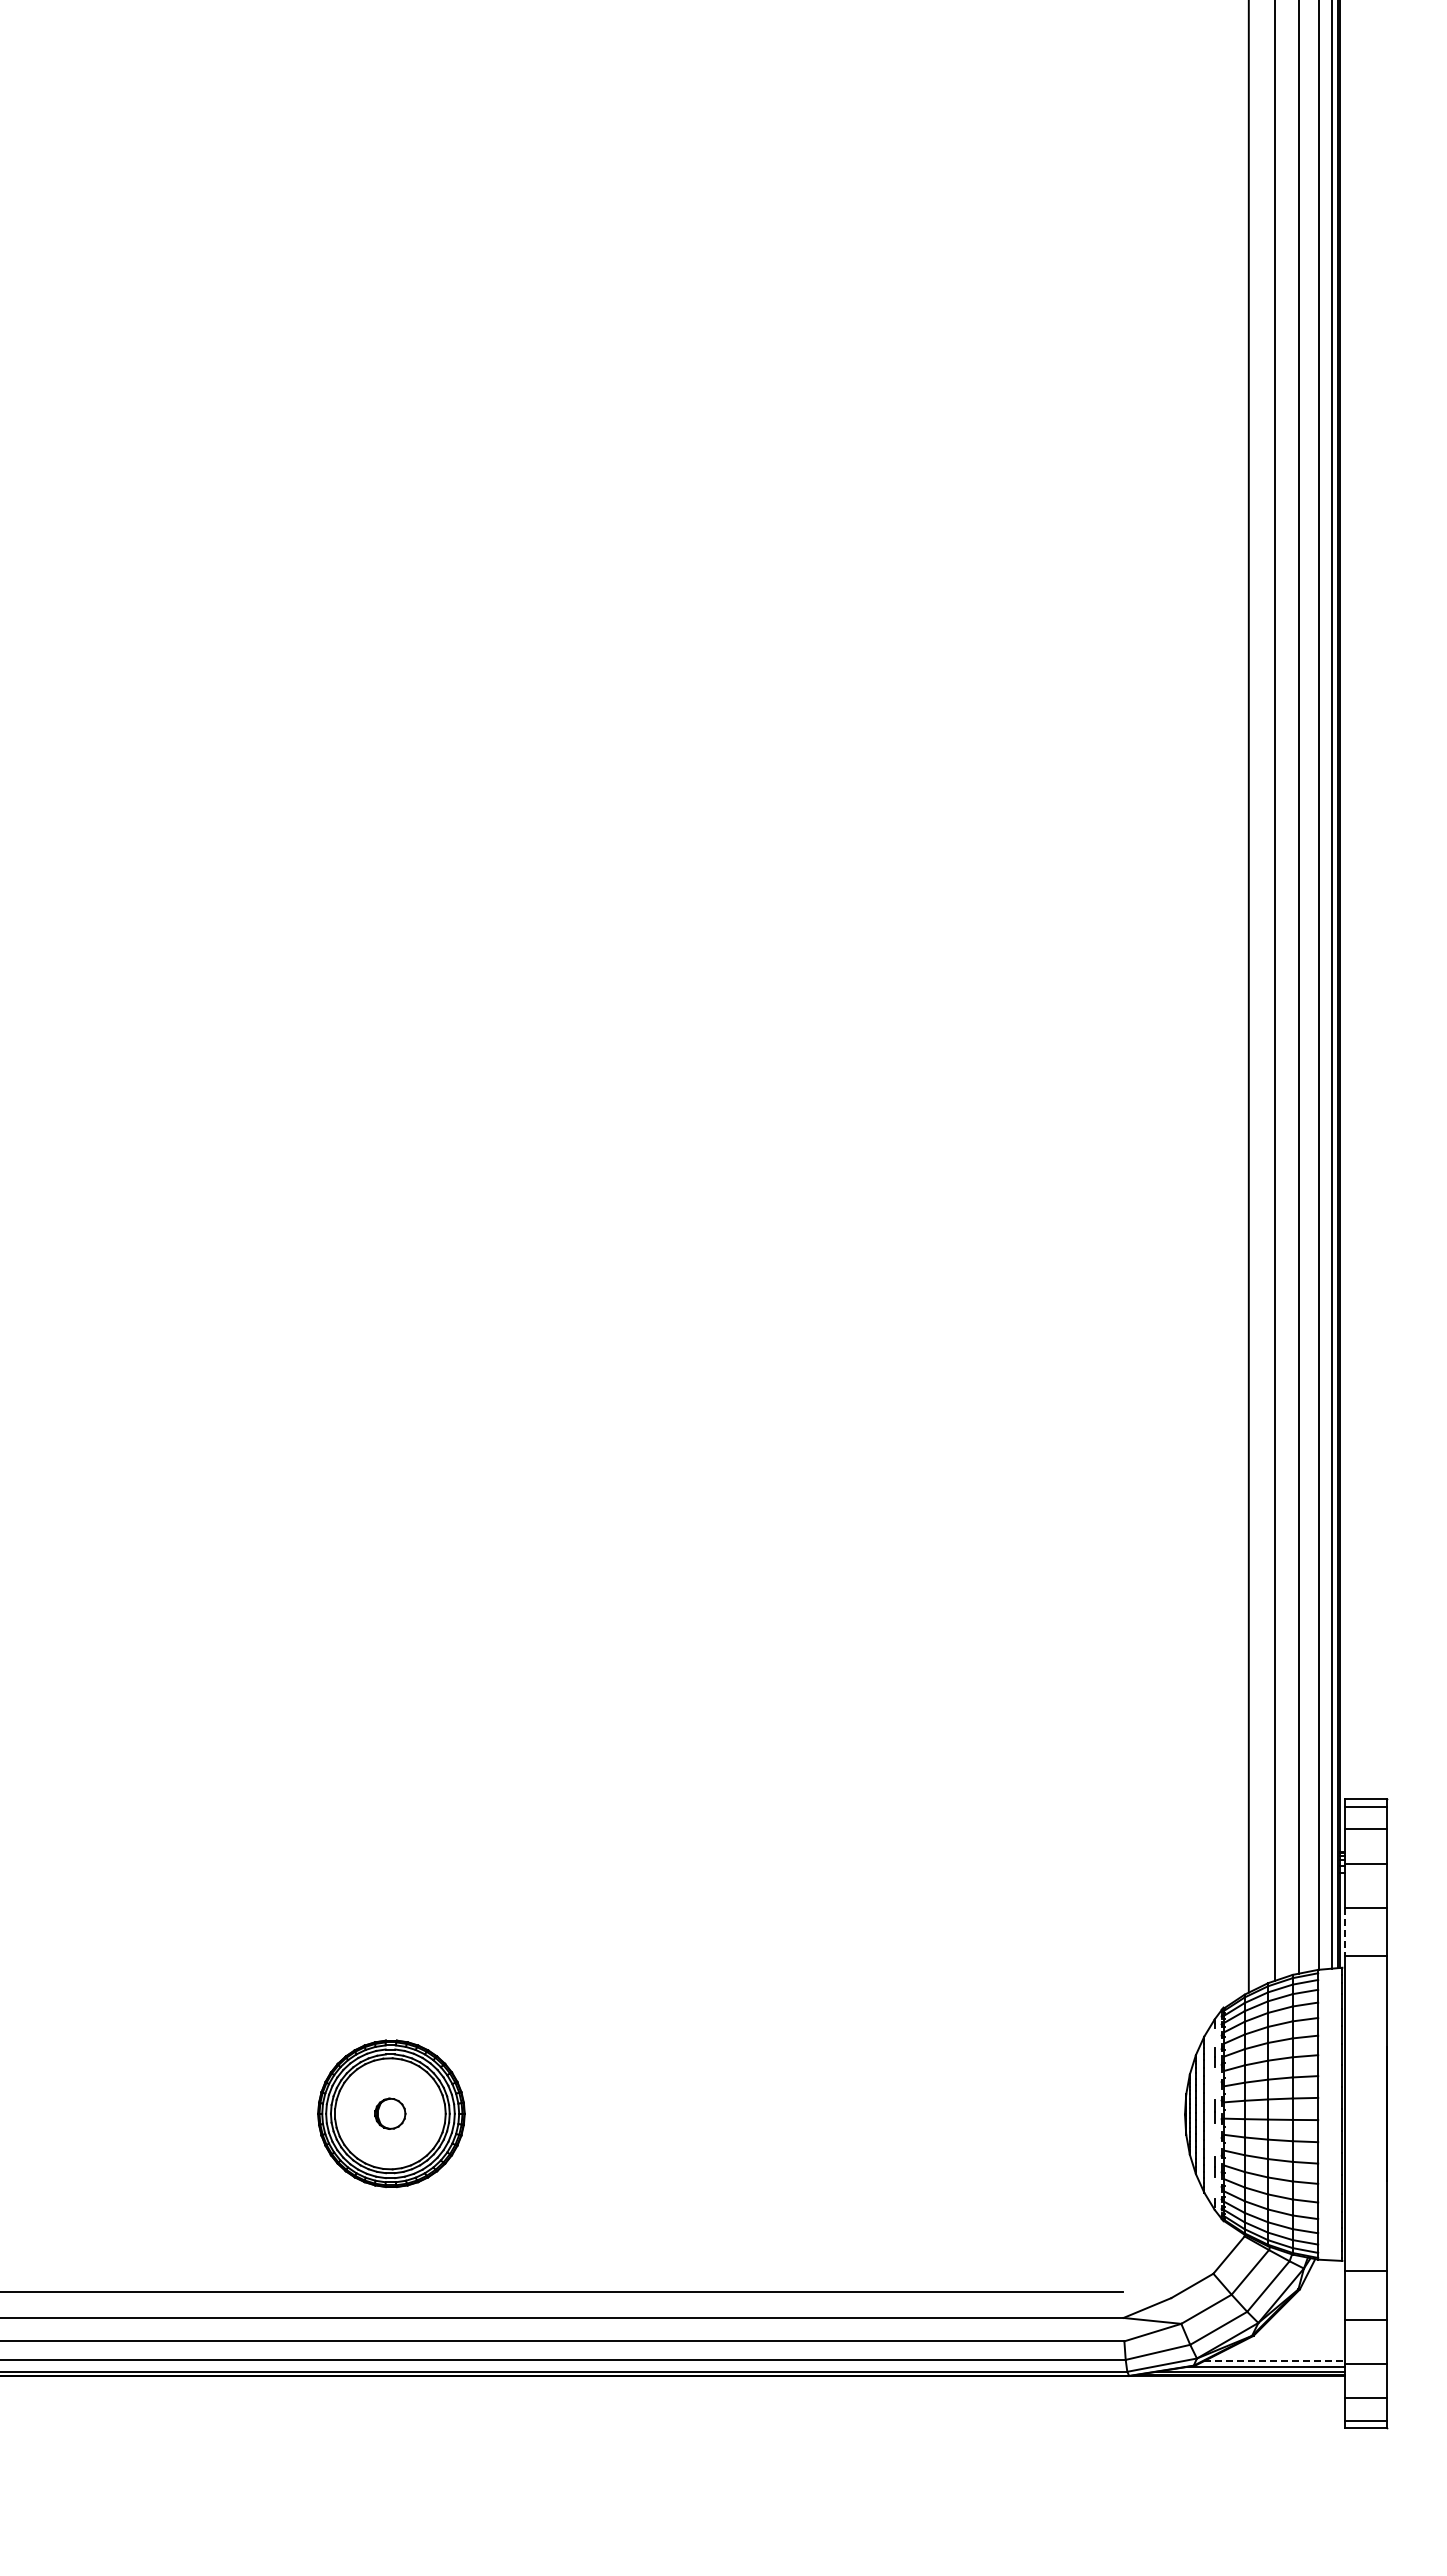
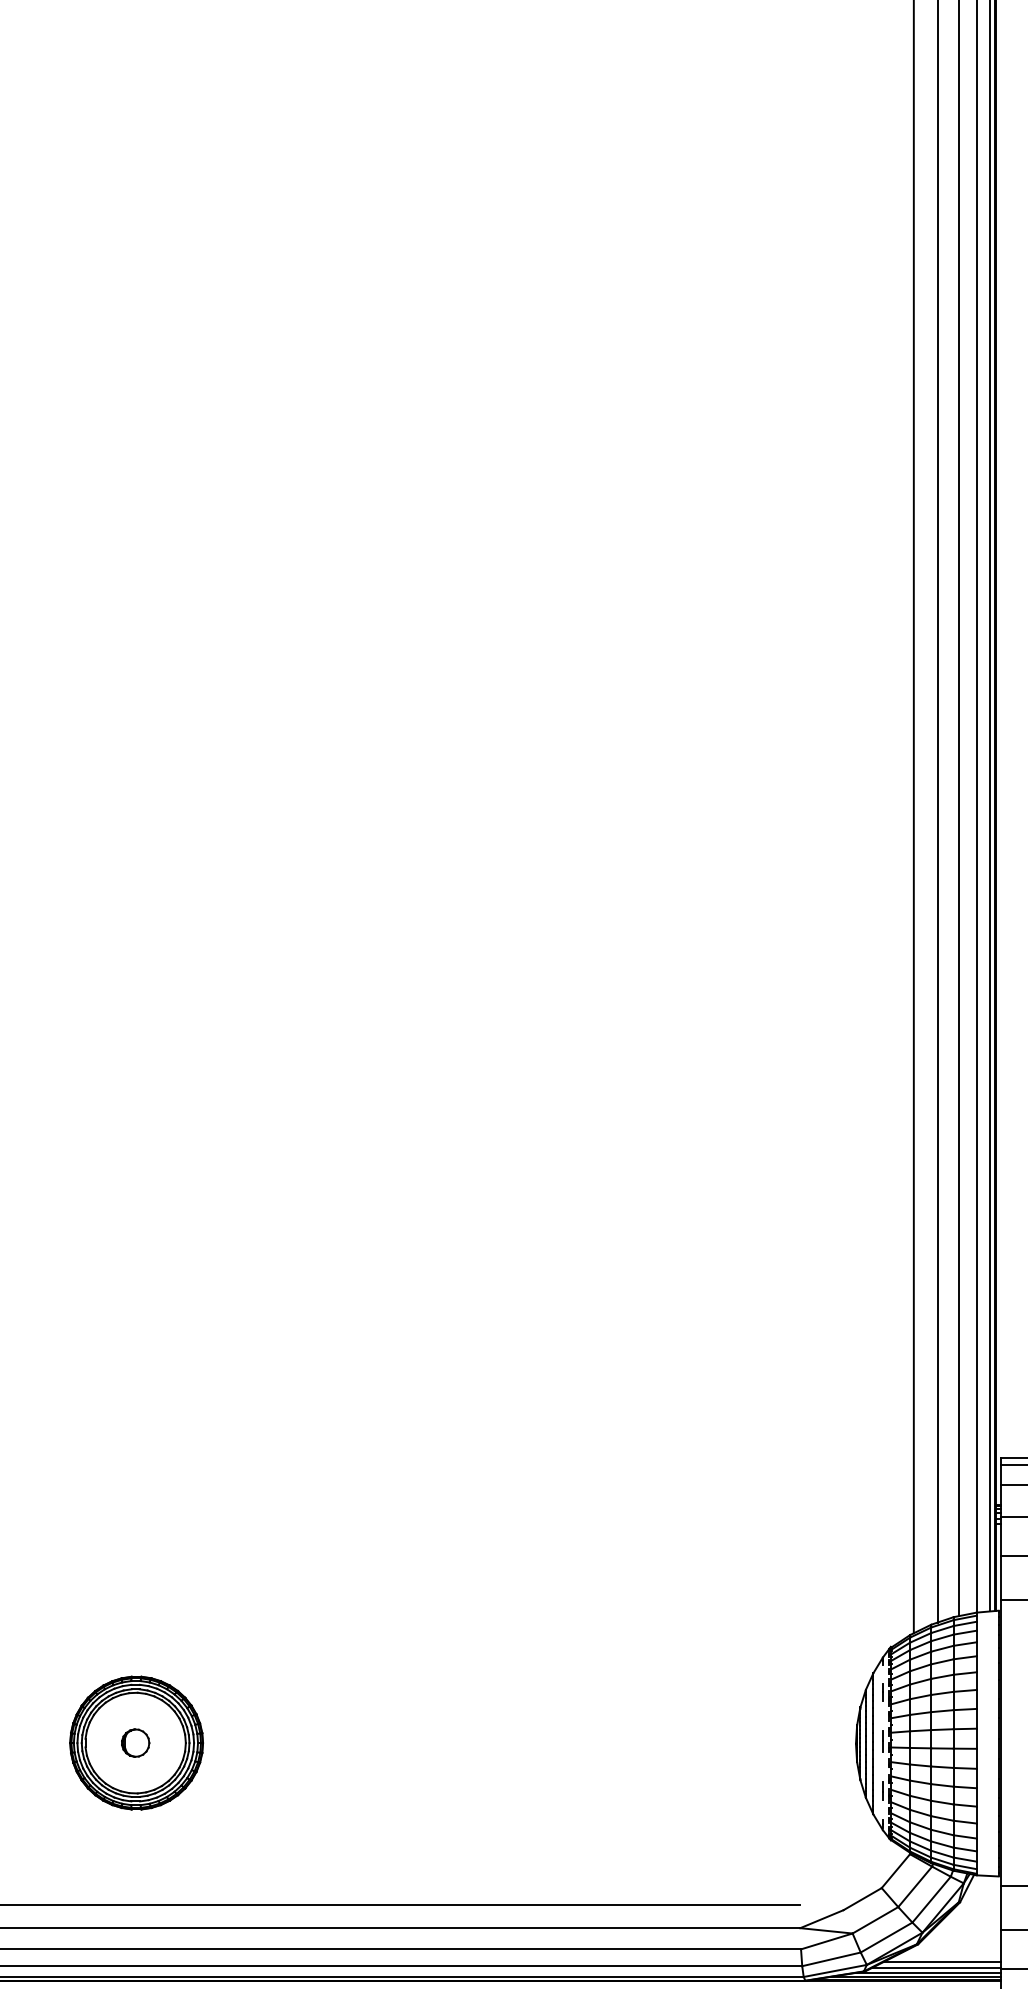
line: (1344, 1932) -> (1000, 1578), dashed -> solid
line: (1280, 2354) -> (942, 1961), added
line: (1274, 2361) -> (937, 1967), dashed -> solid

